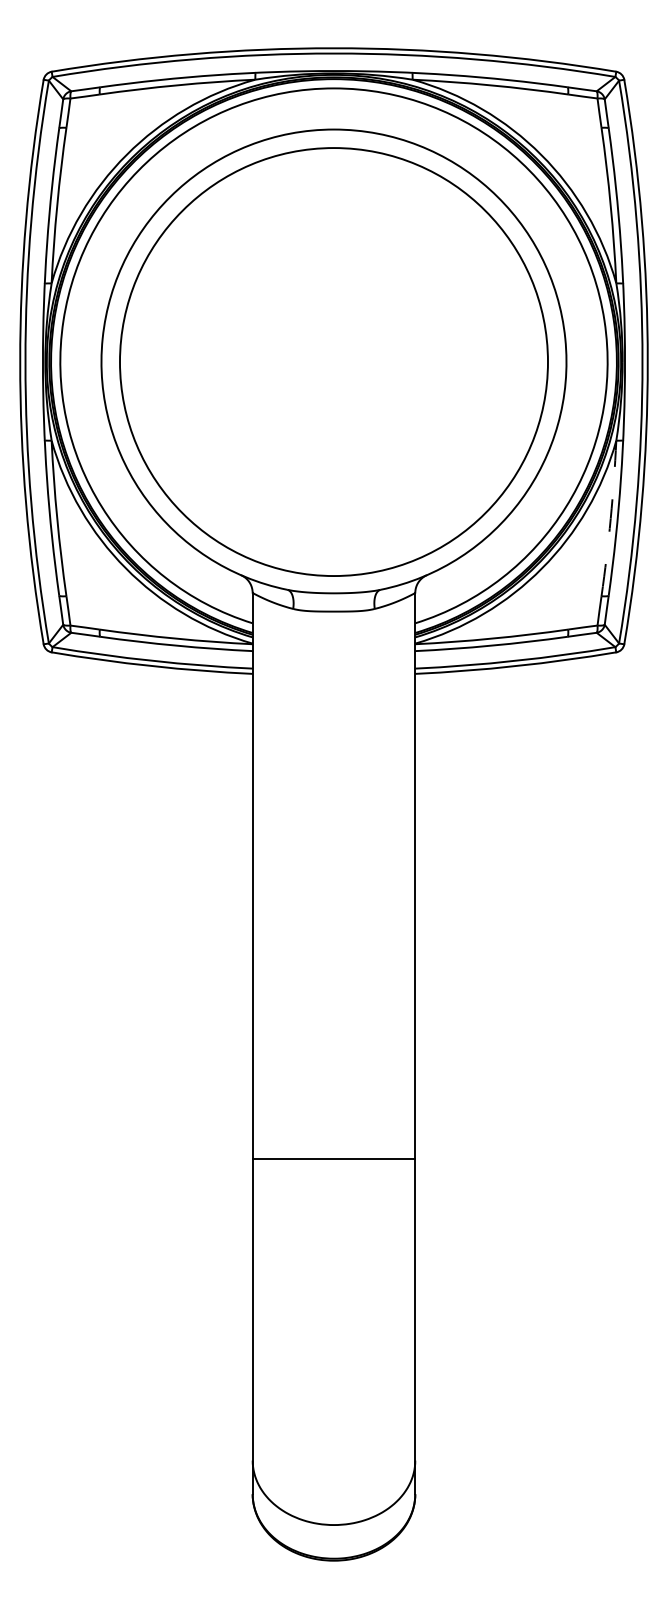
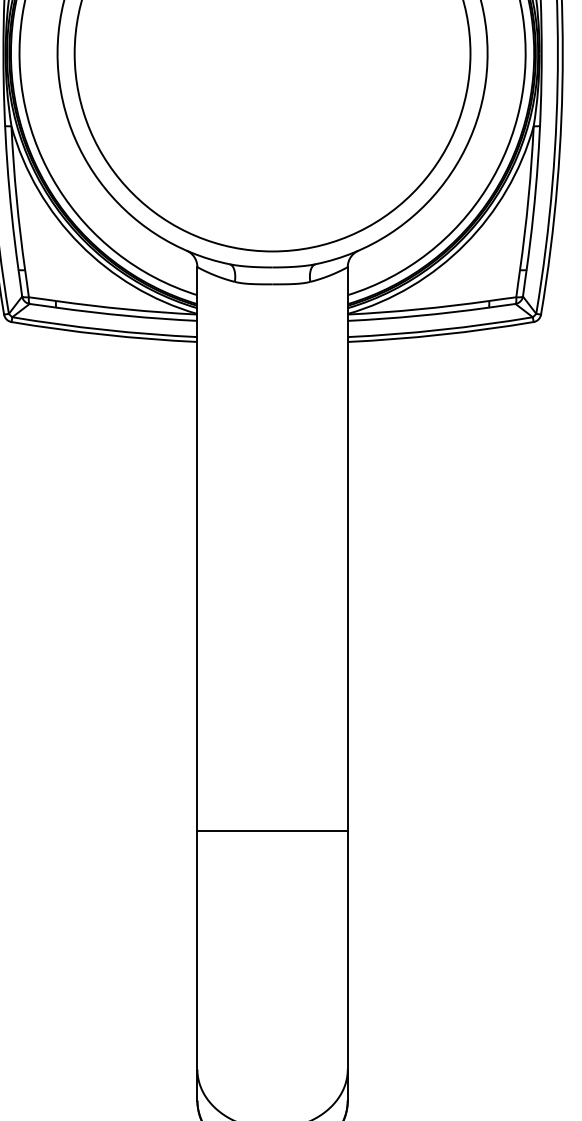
arc: (610, 518) -> (528, 198), dashed -> solid
line: (333, 1158) -> (272, 830), moved

